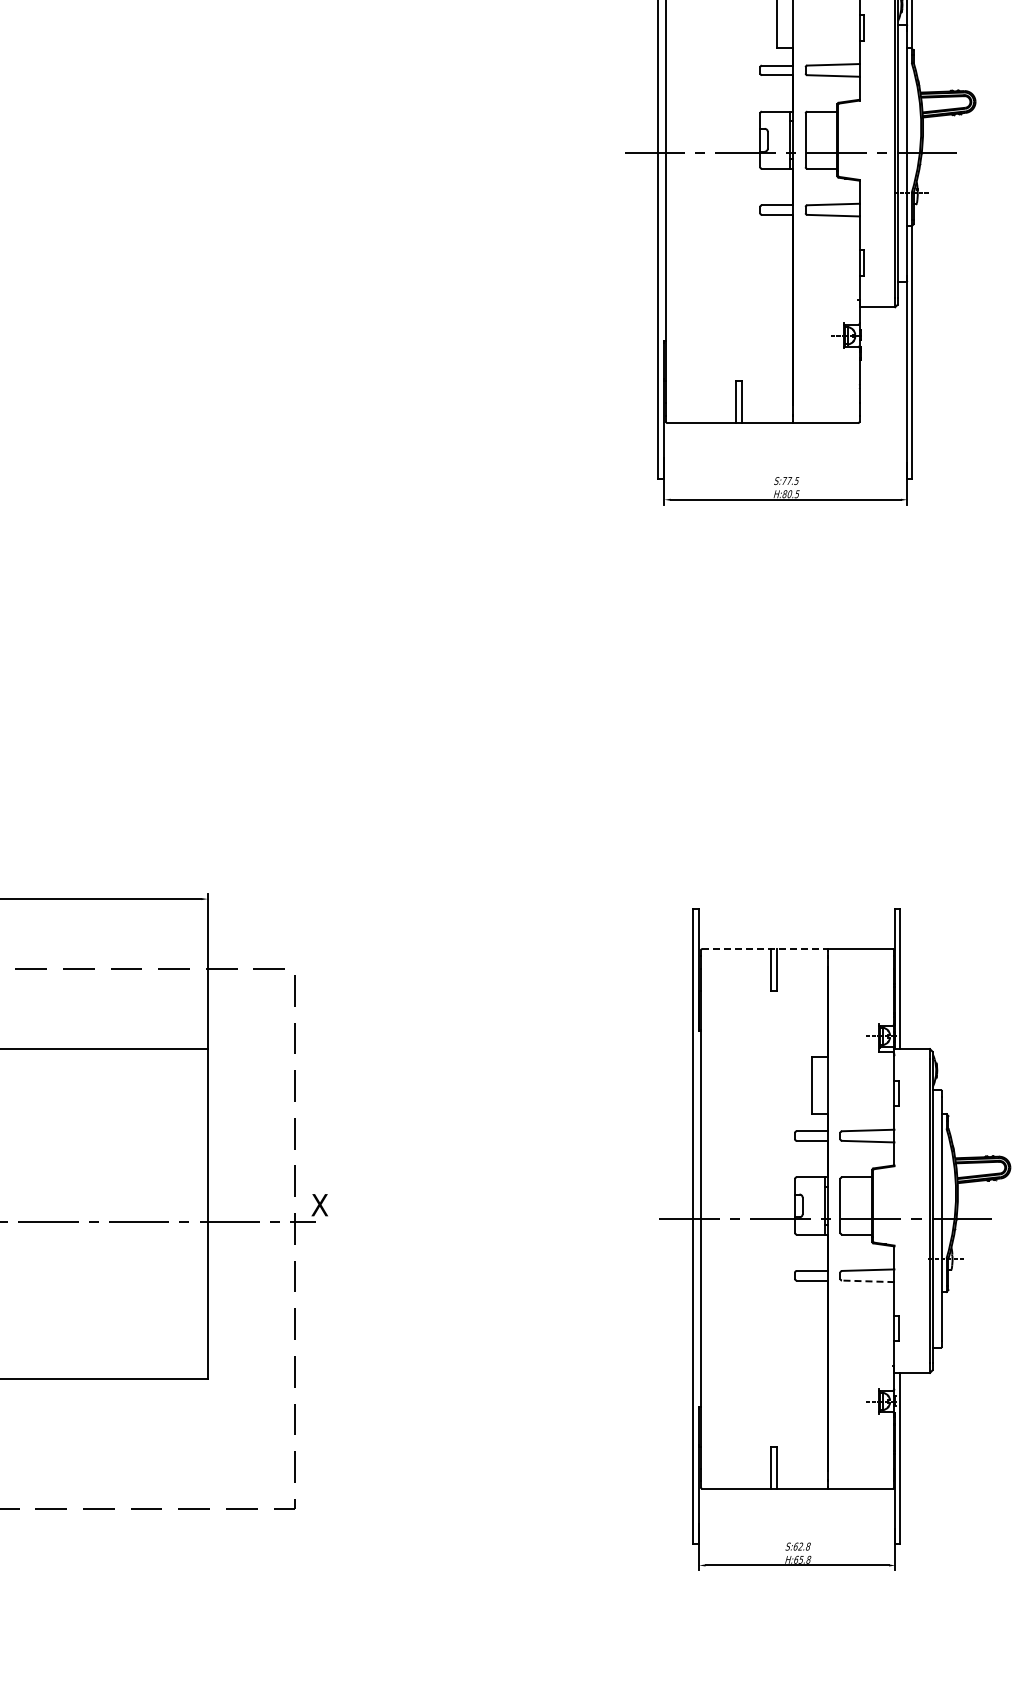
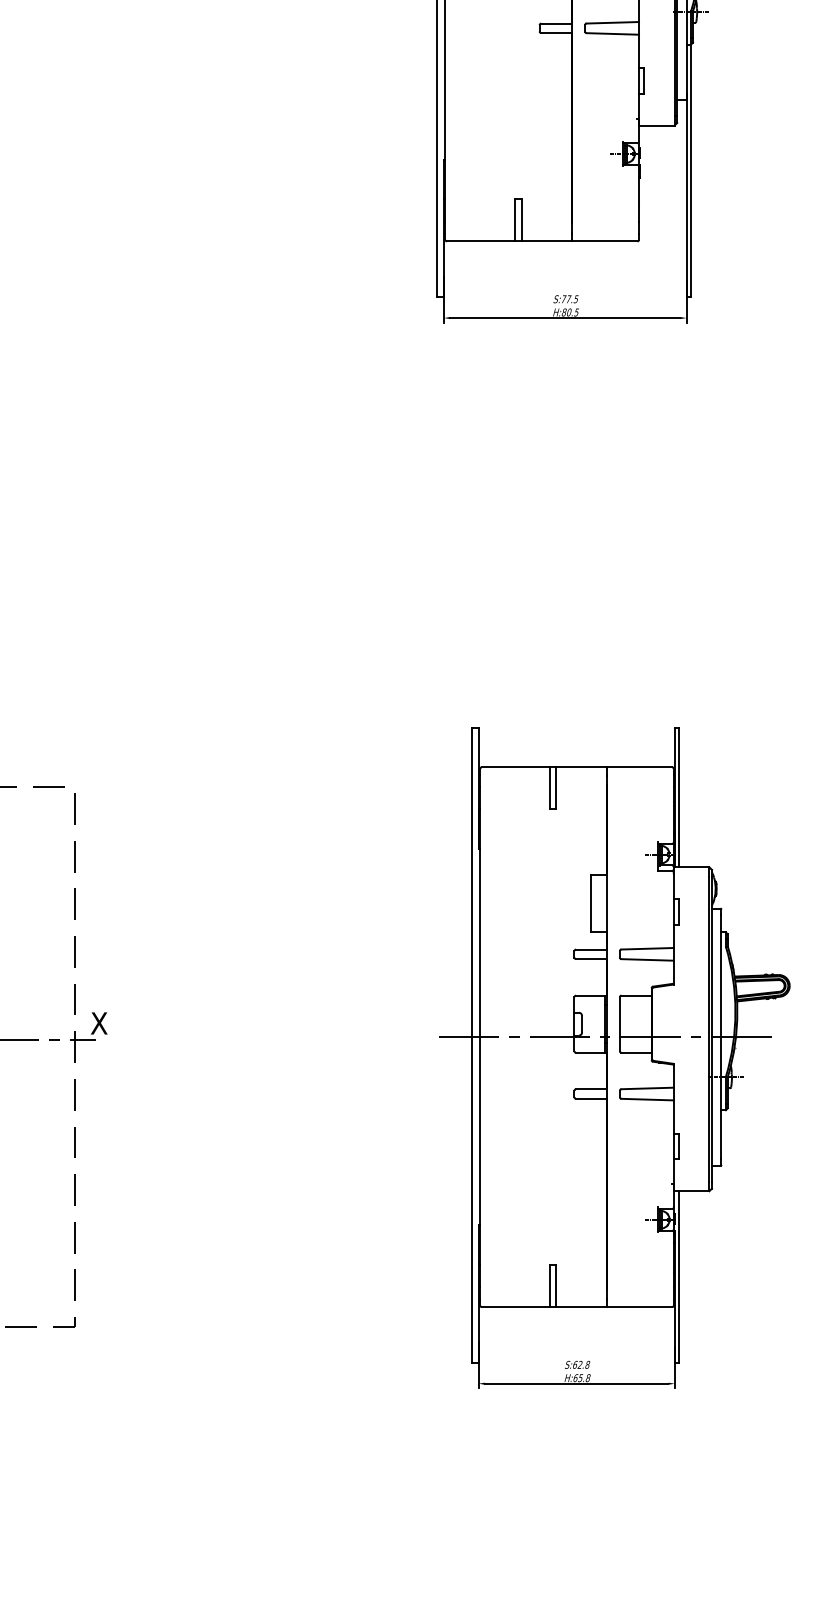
line: (765, 949) -> (544, 767), dashed -> solid
line: (867, 1281) -> (646, 1099), dashed -> solid

